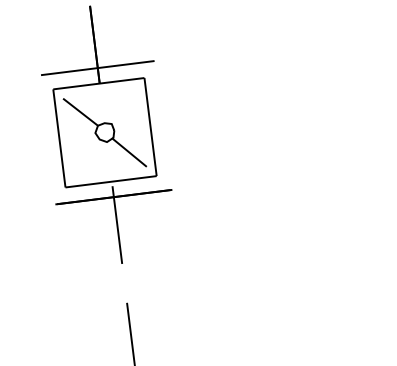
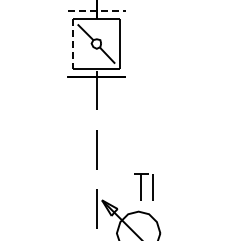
line: (97, 68) -> (96, 11), solid -> dashed
line: (59, 139) -> (73, 44), solid -> dashed

